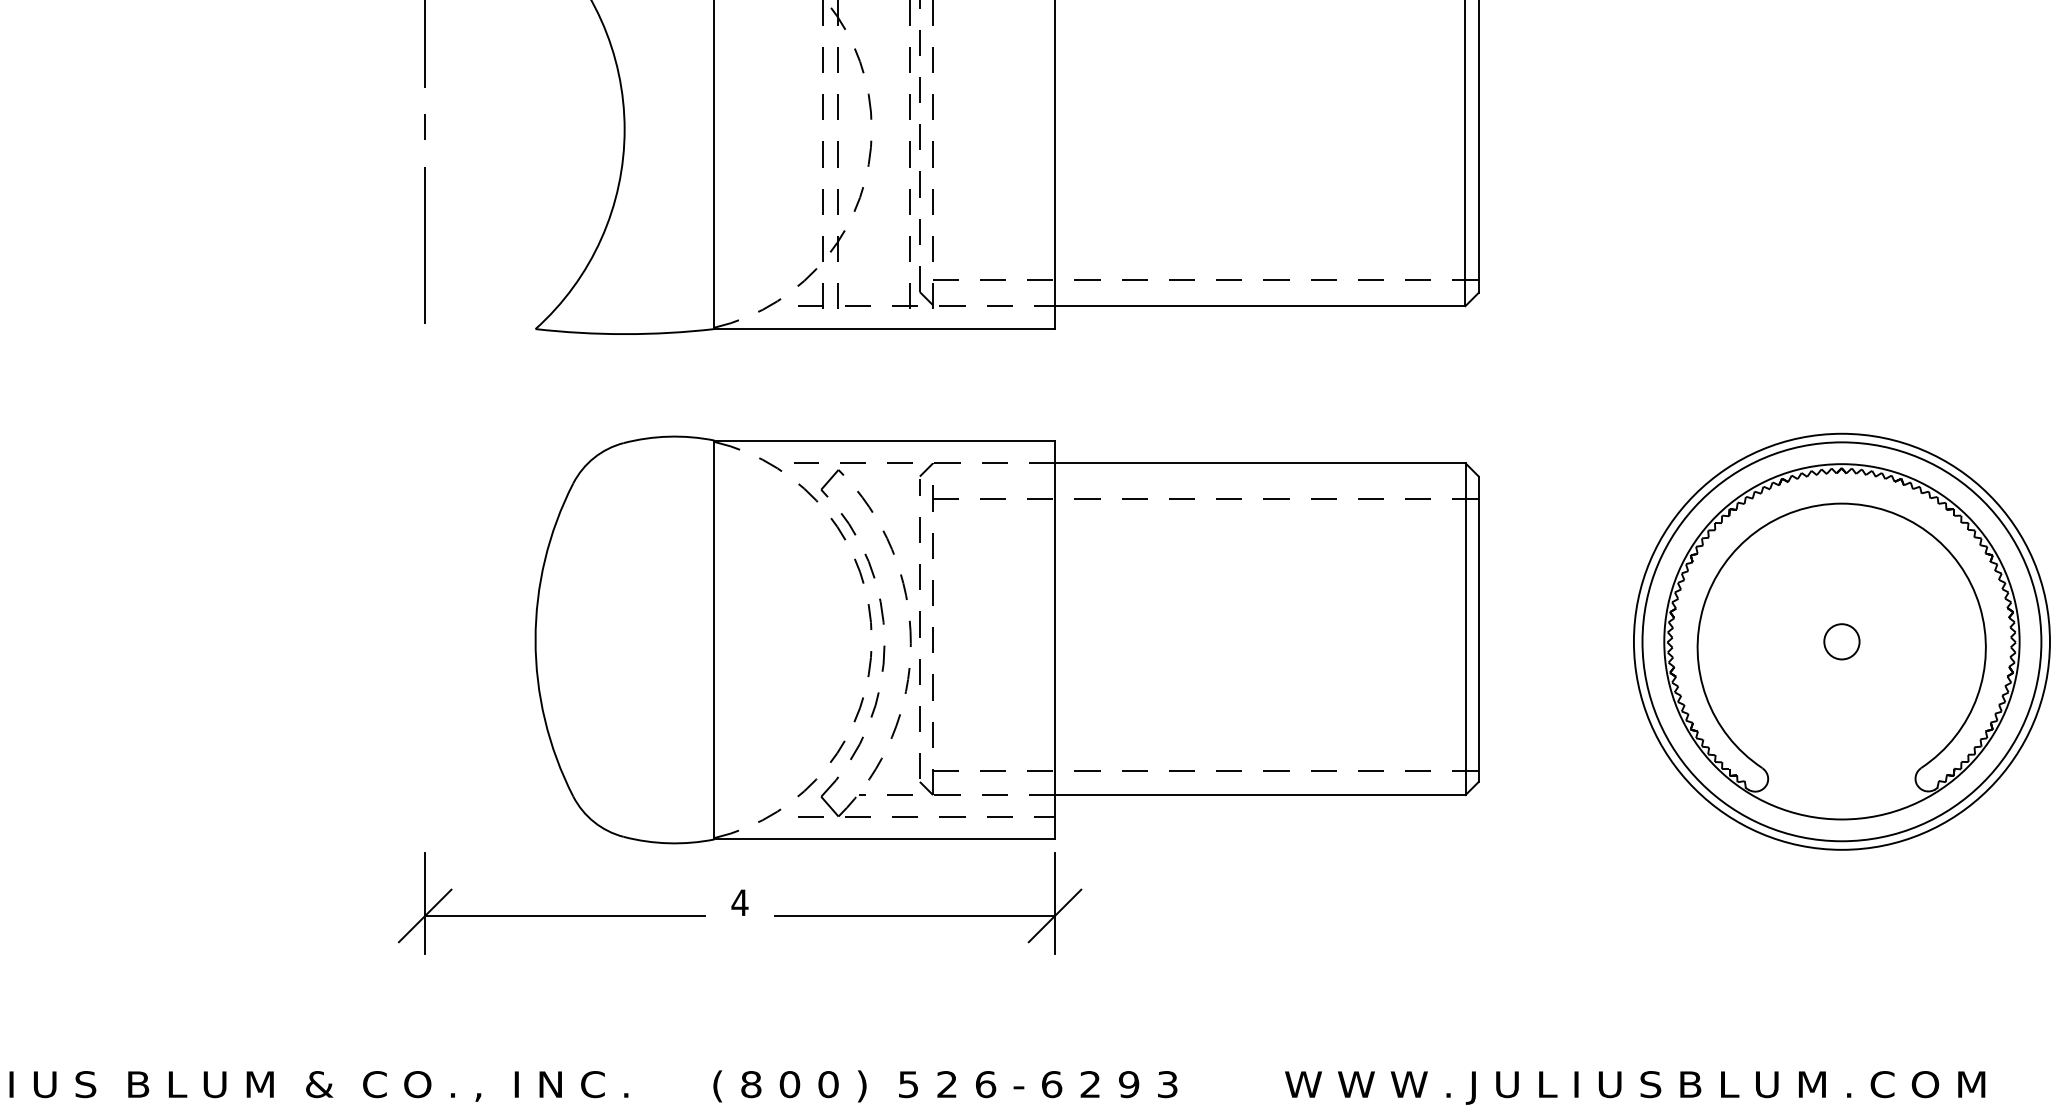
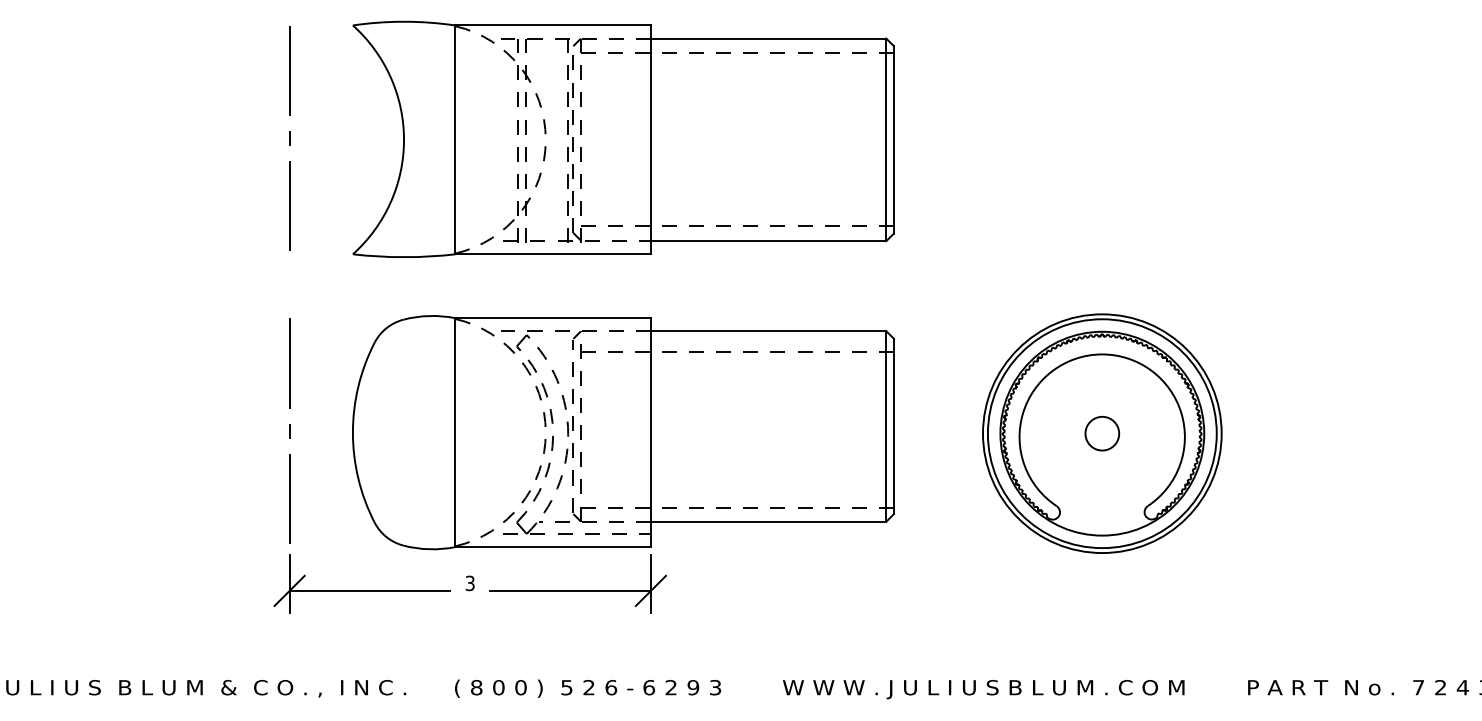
line: (424, 636) -> (289, 430), added
circle: (1842, 641) -> (1102, 433), size x1.67
text: (740, 902) -> (470, 583), 4 -> 3

